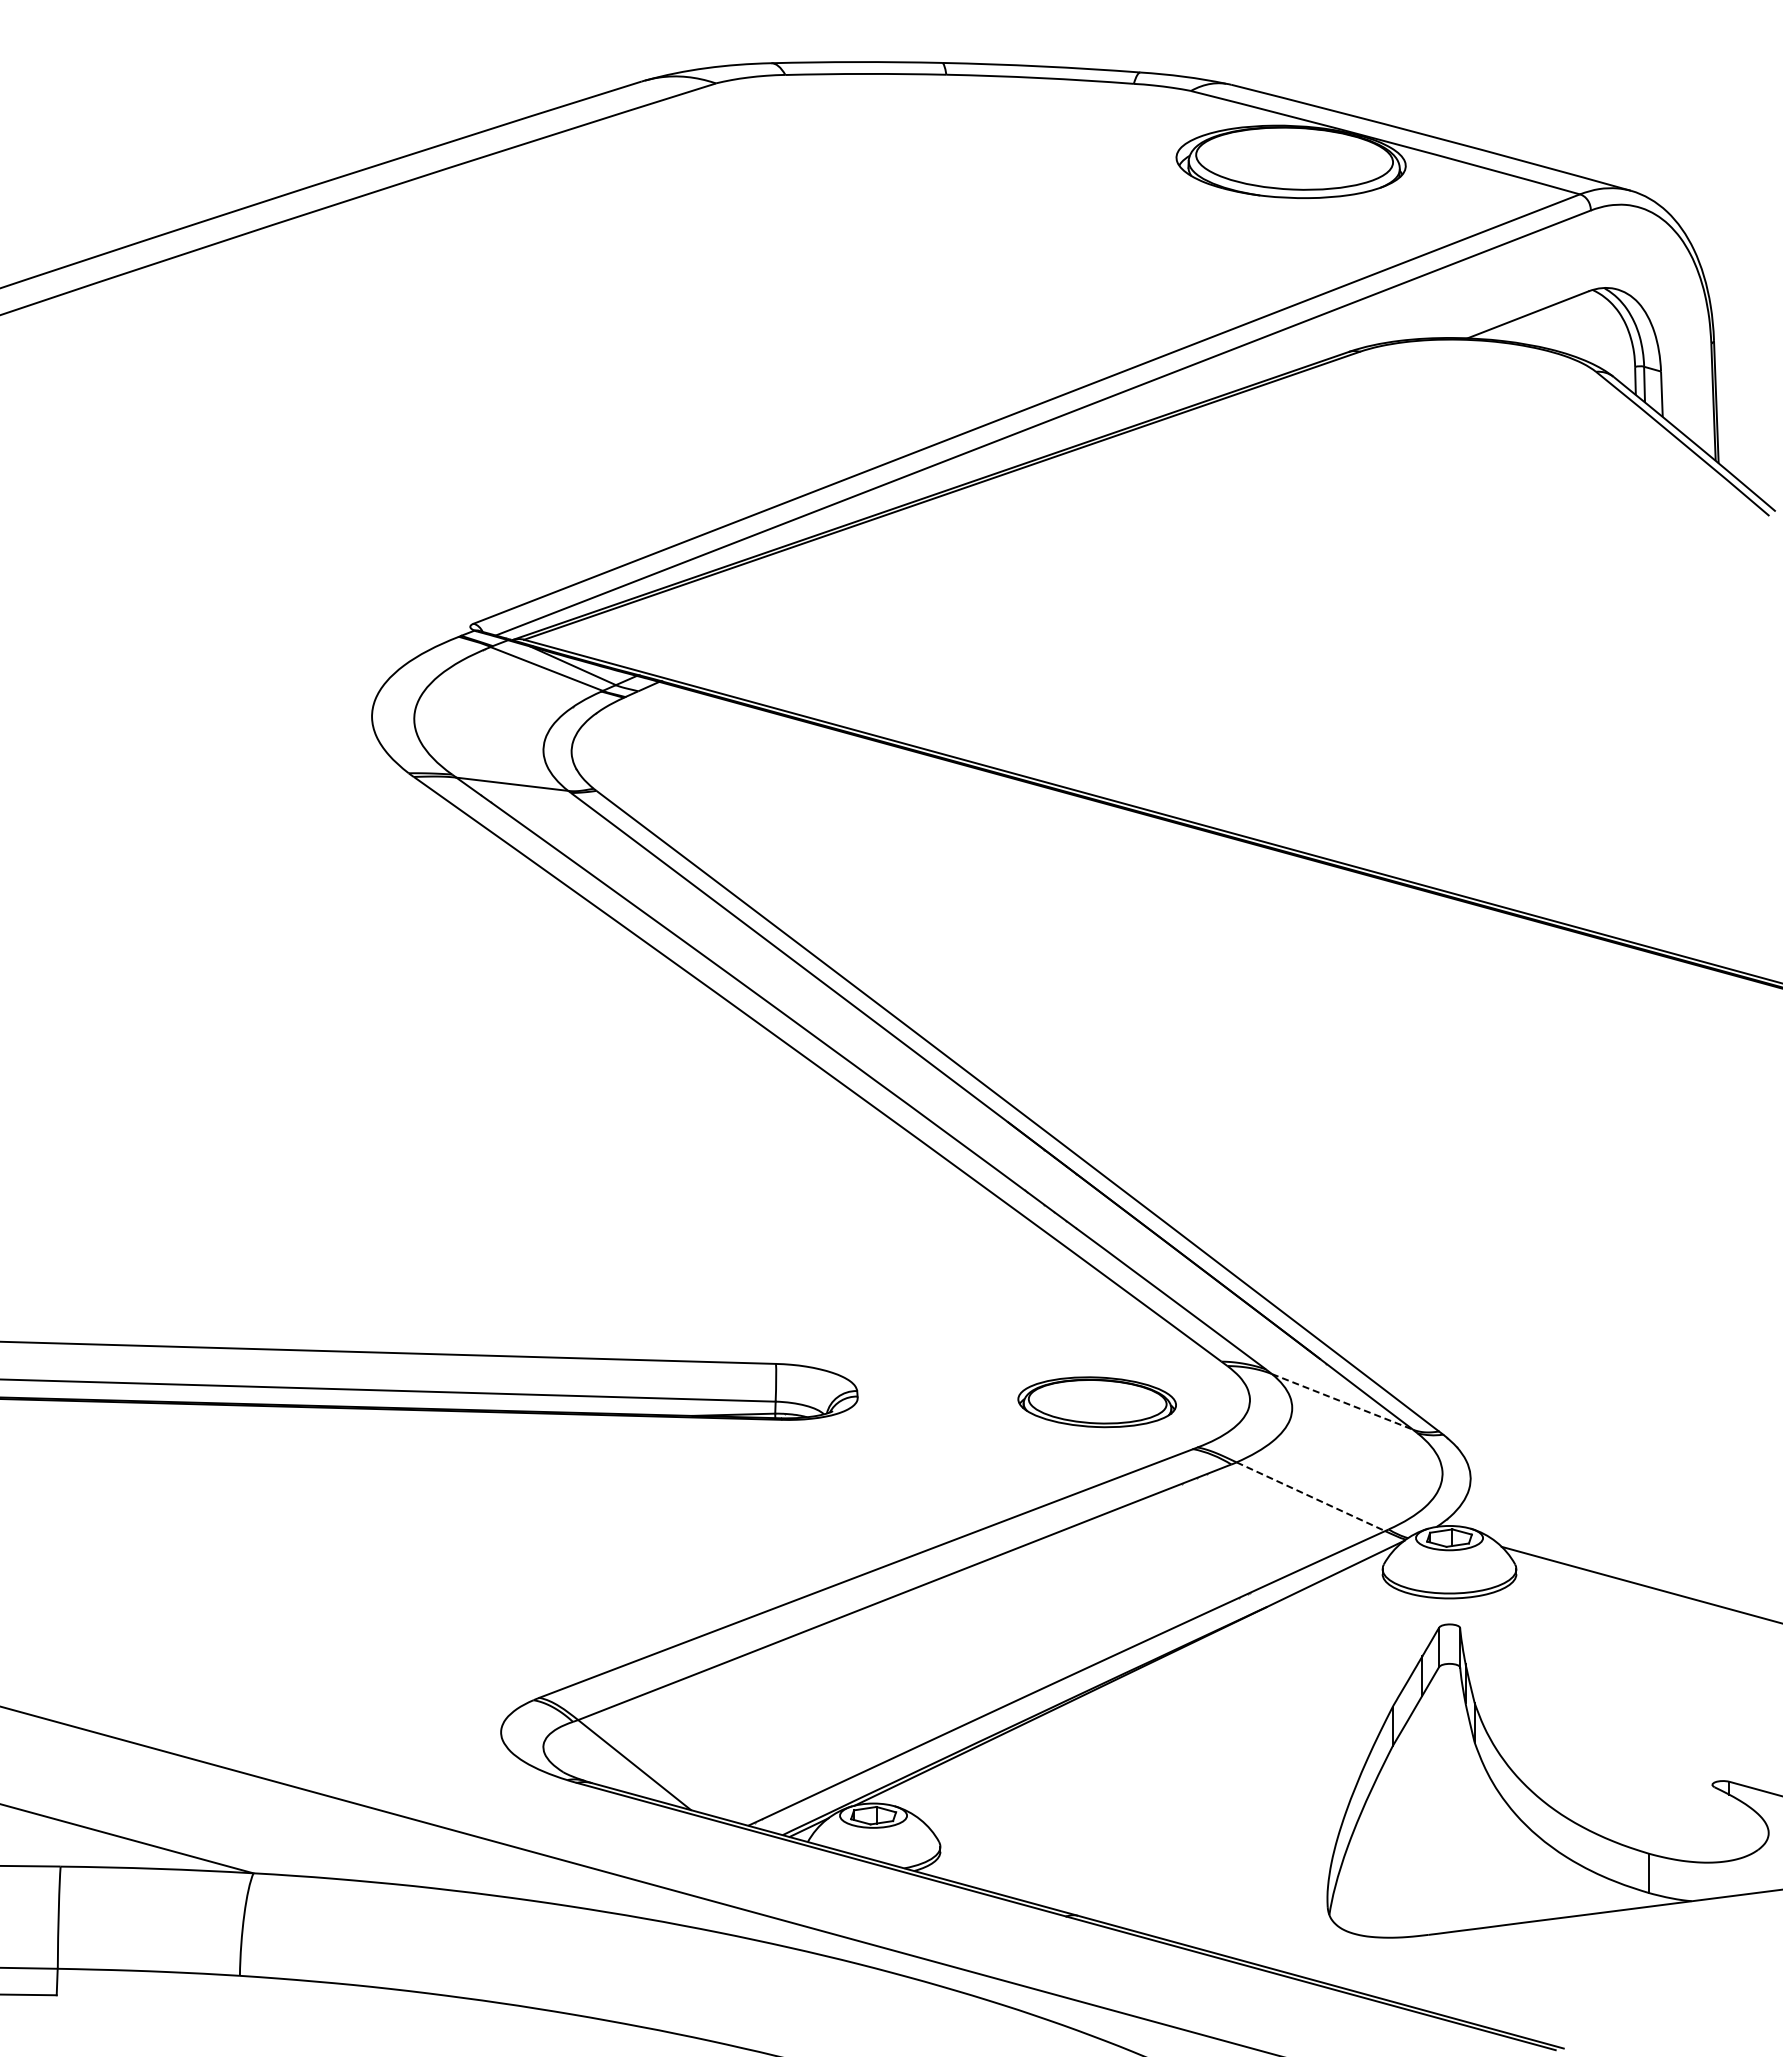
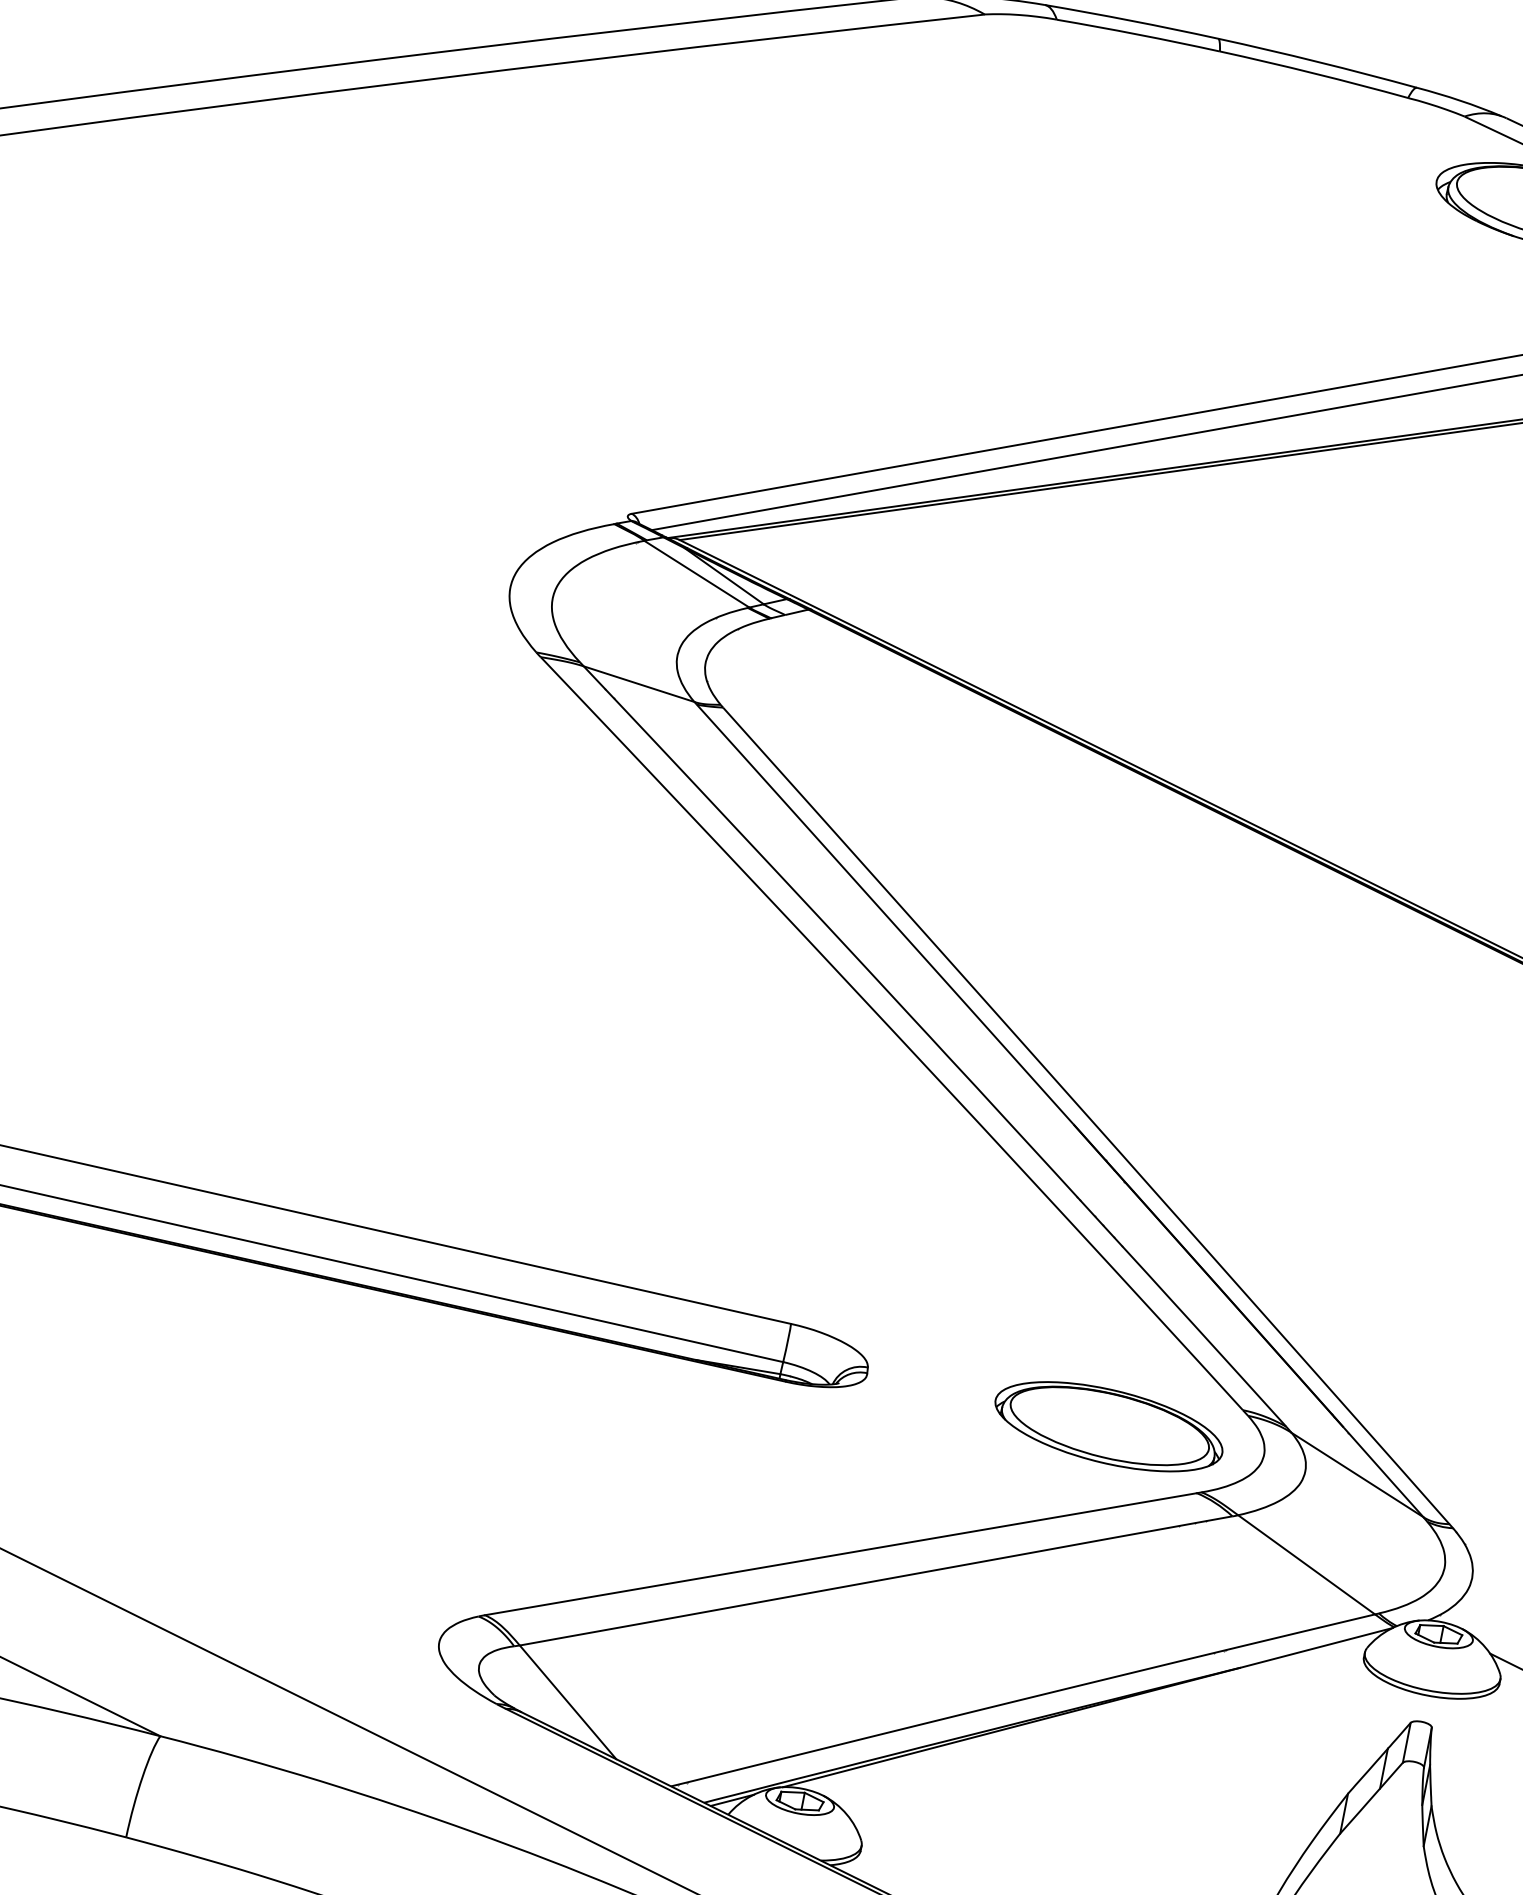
part: (1096, 1401) -> (1108, 1425), size x1.43
line: (1342, 1401) -> (1357, 1474), dashed -> solid
line: (1310, 1496) -> (1306, 1564), dashed -> solid

